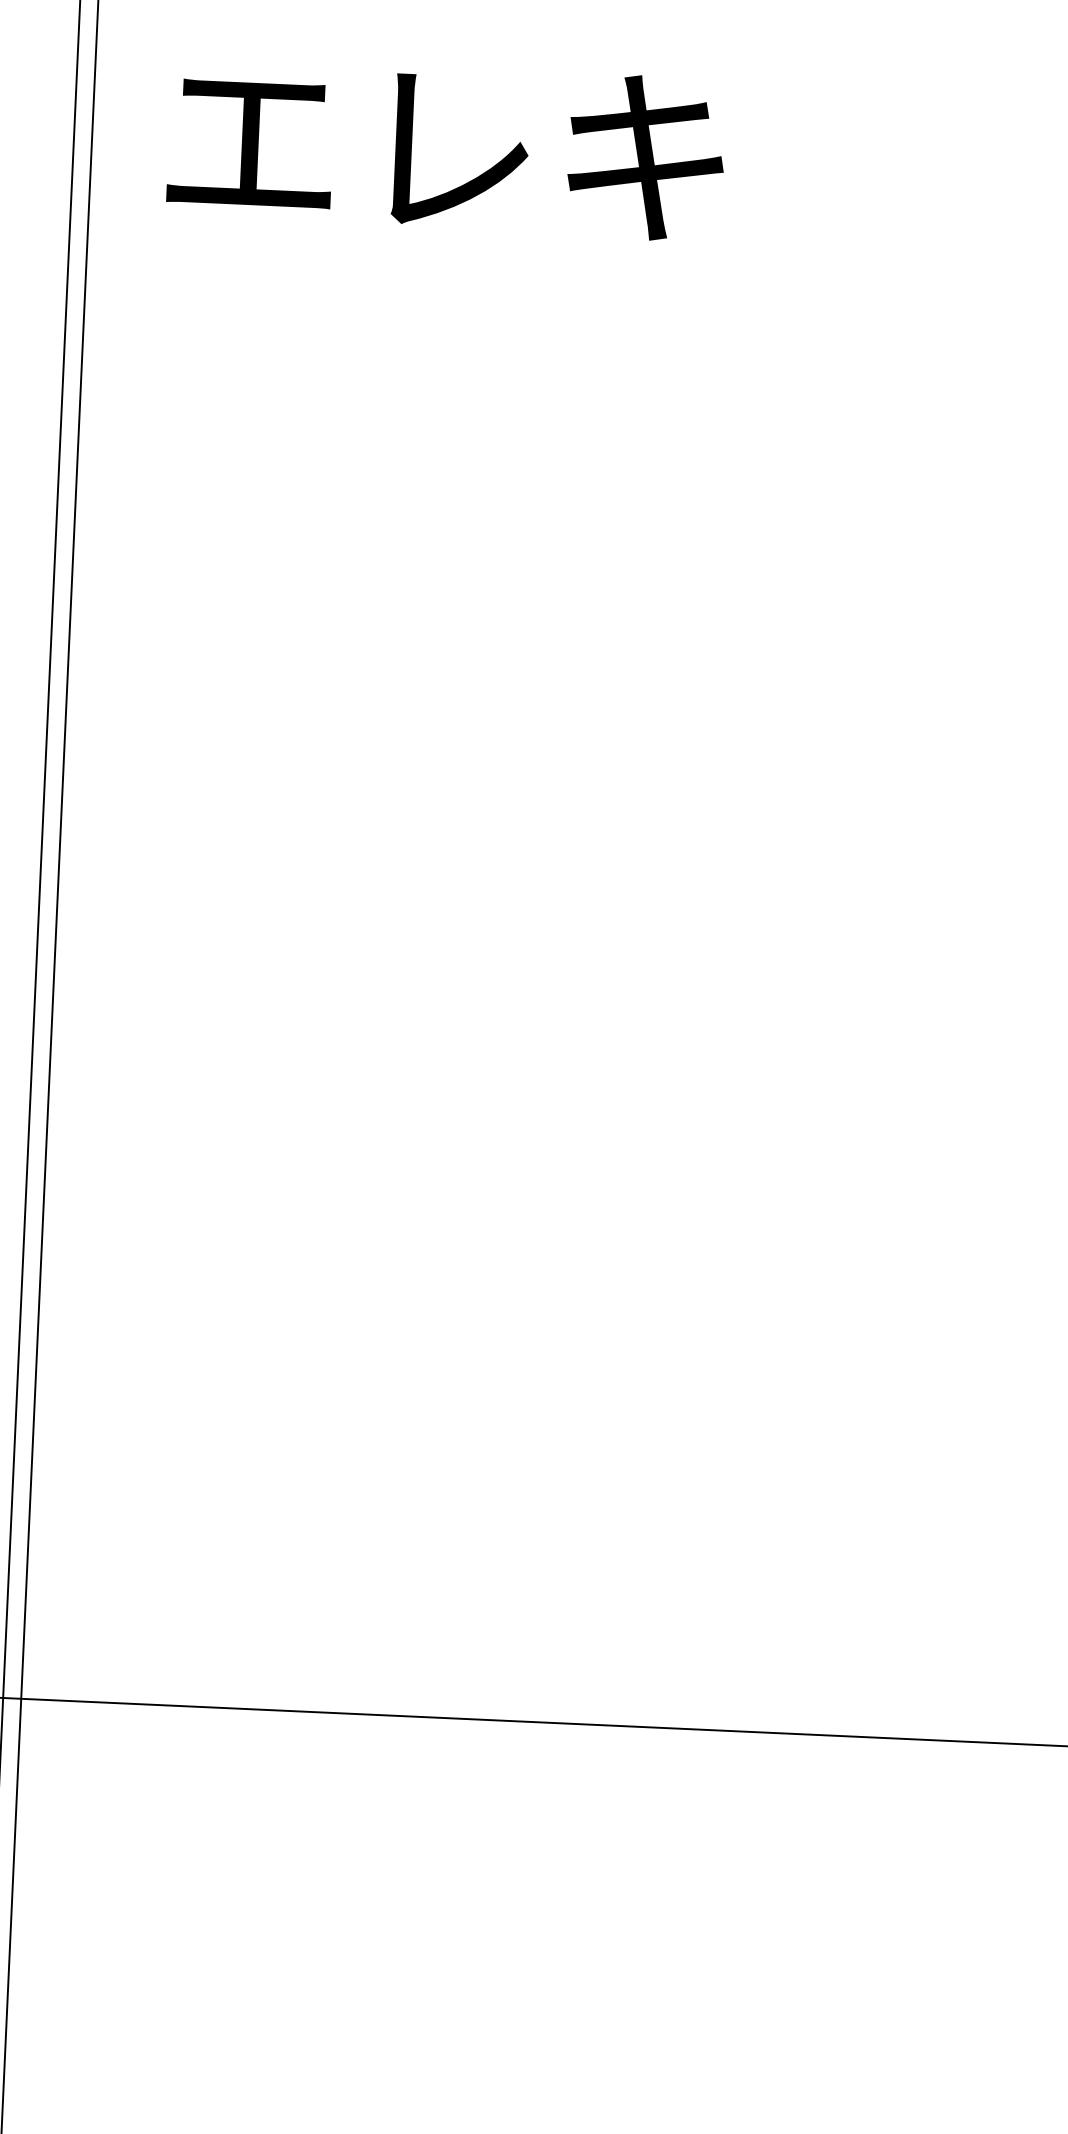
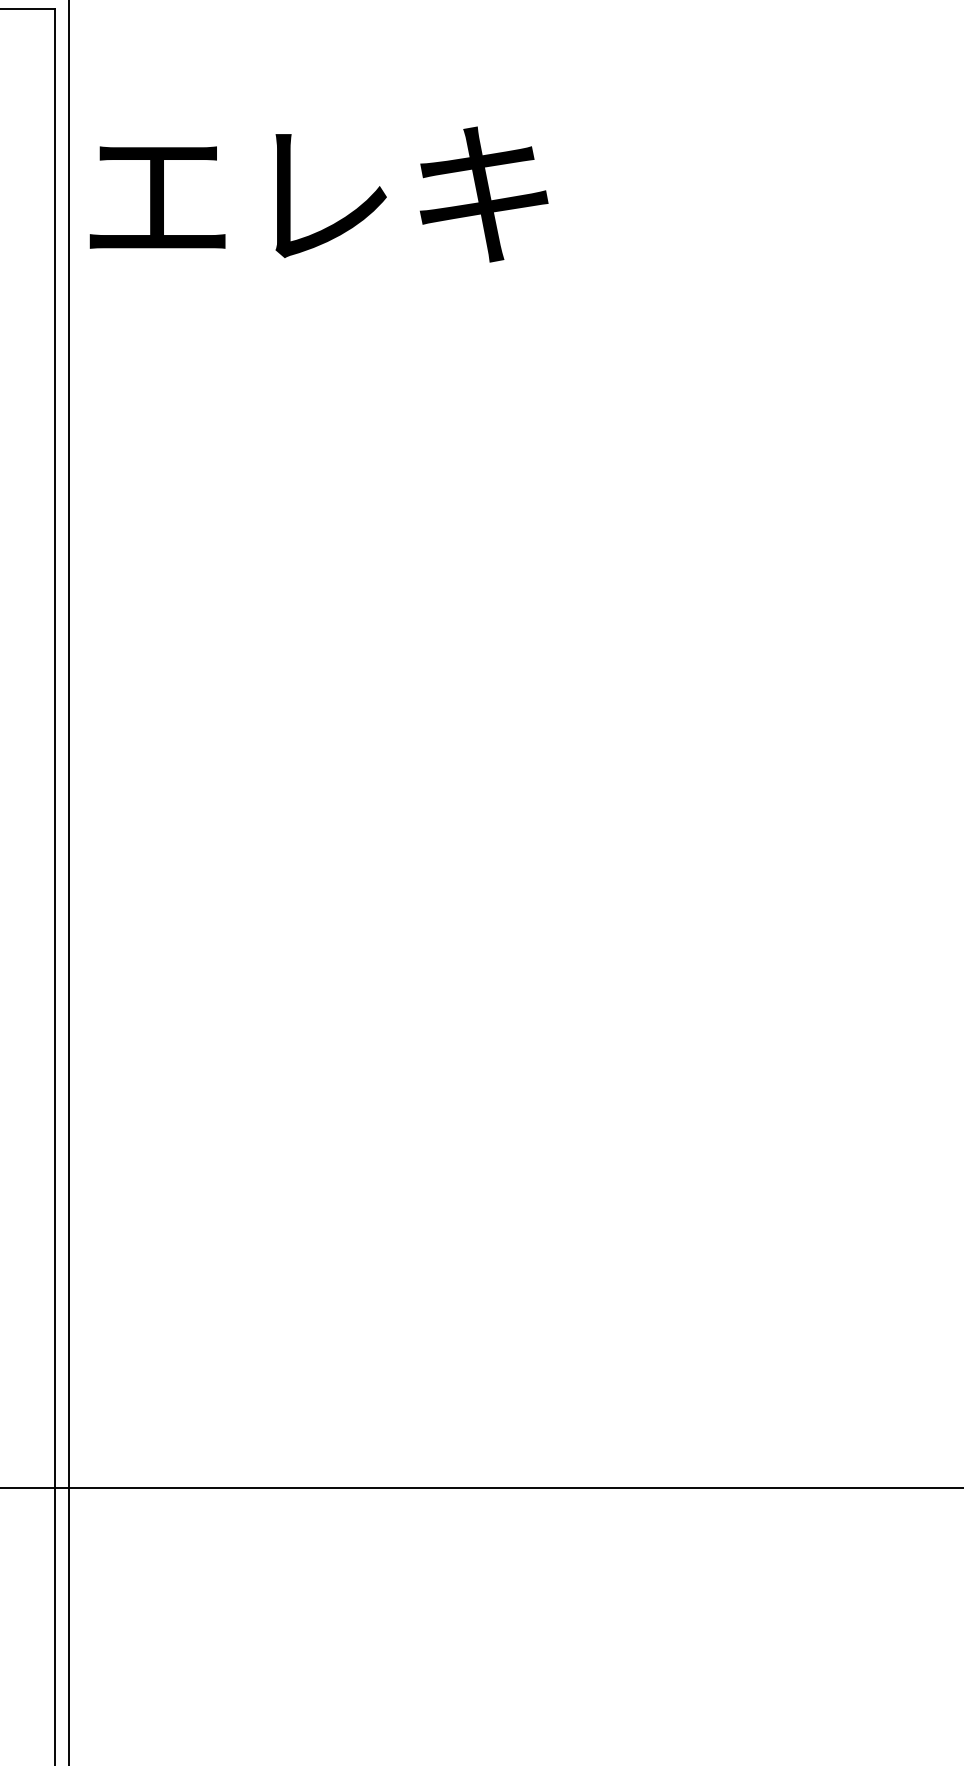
text: (445, 148) -> (318, 194), moved

